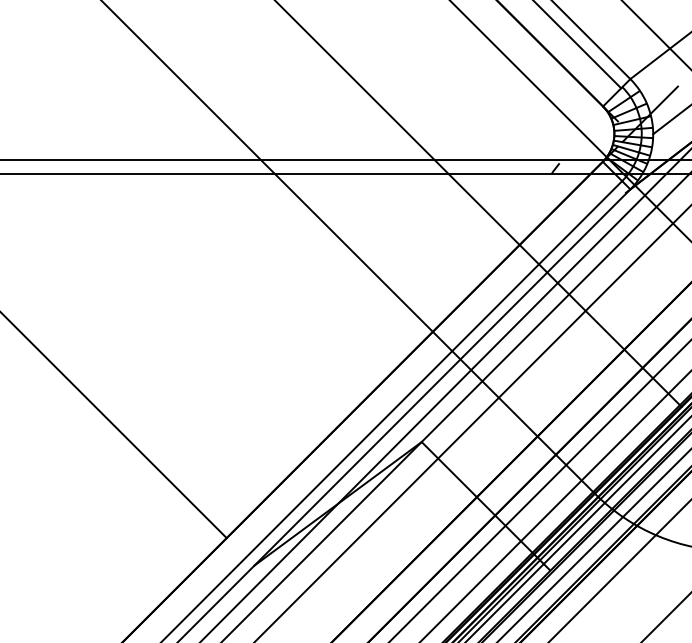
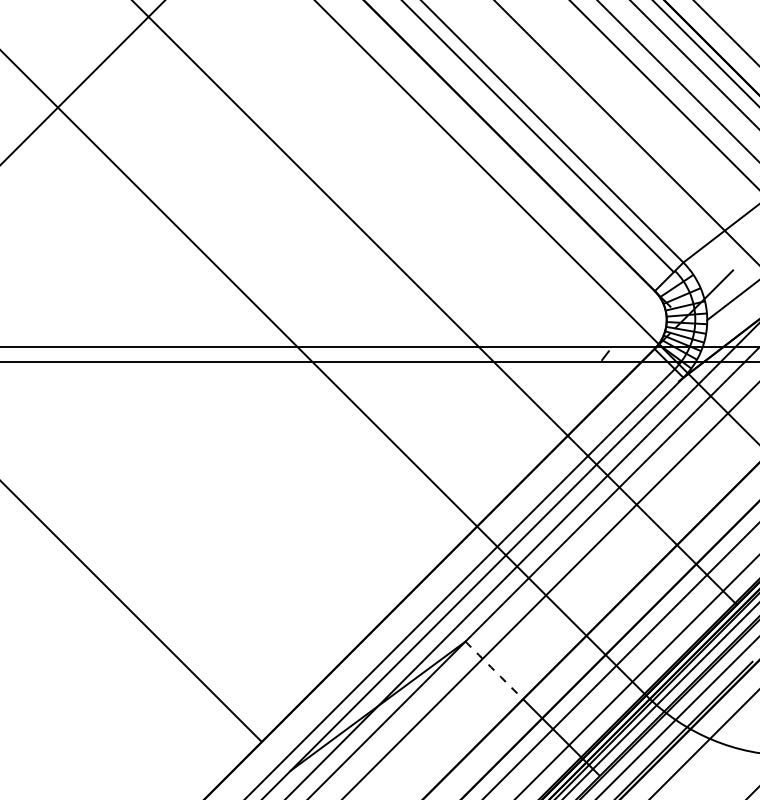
arc: (446, 467) -> (491, 668), solid -> dashed

